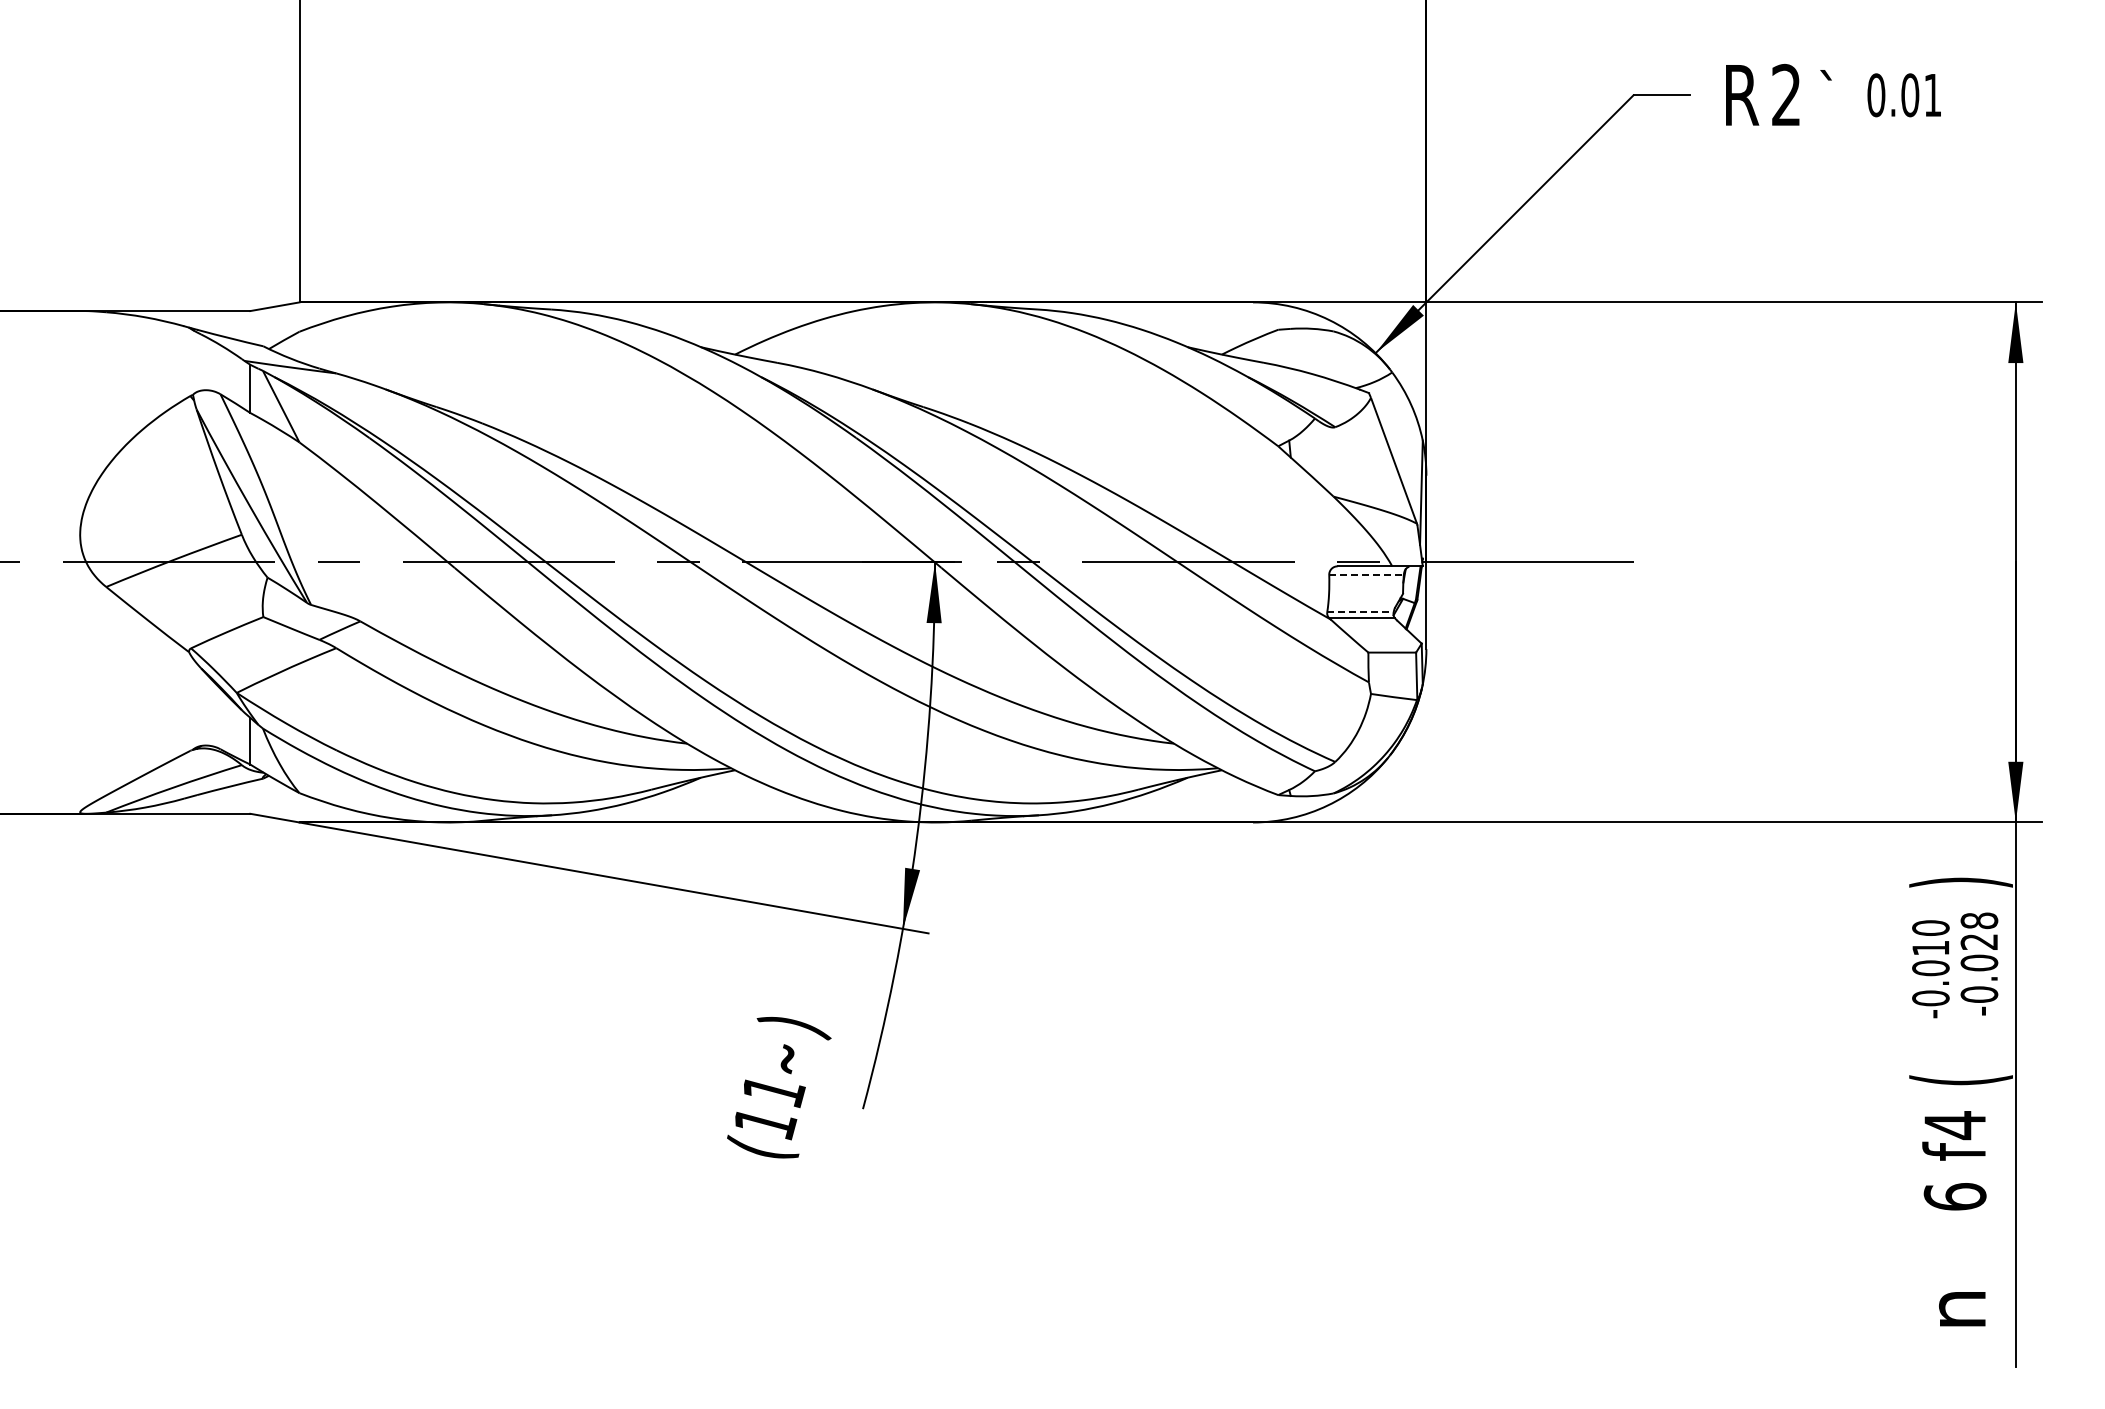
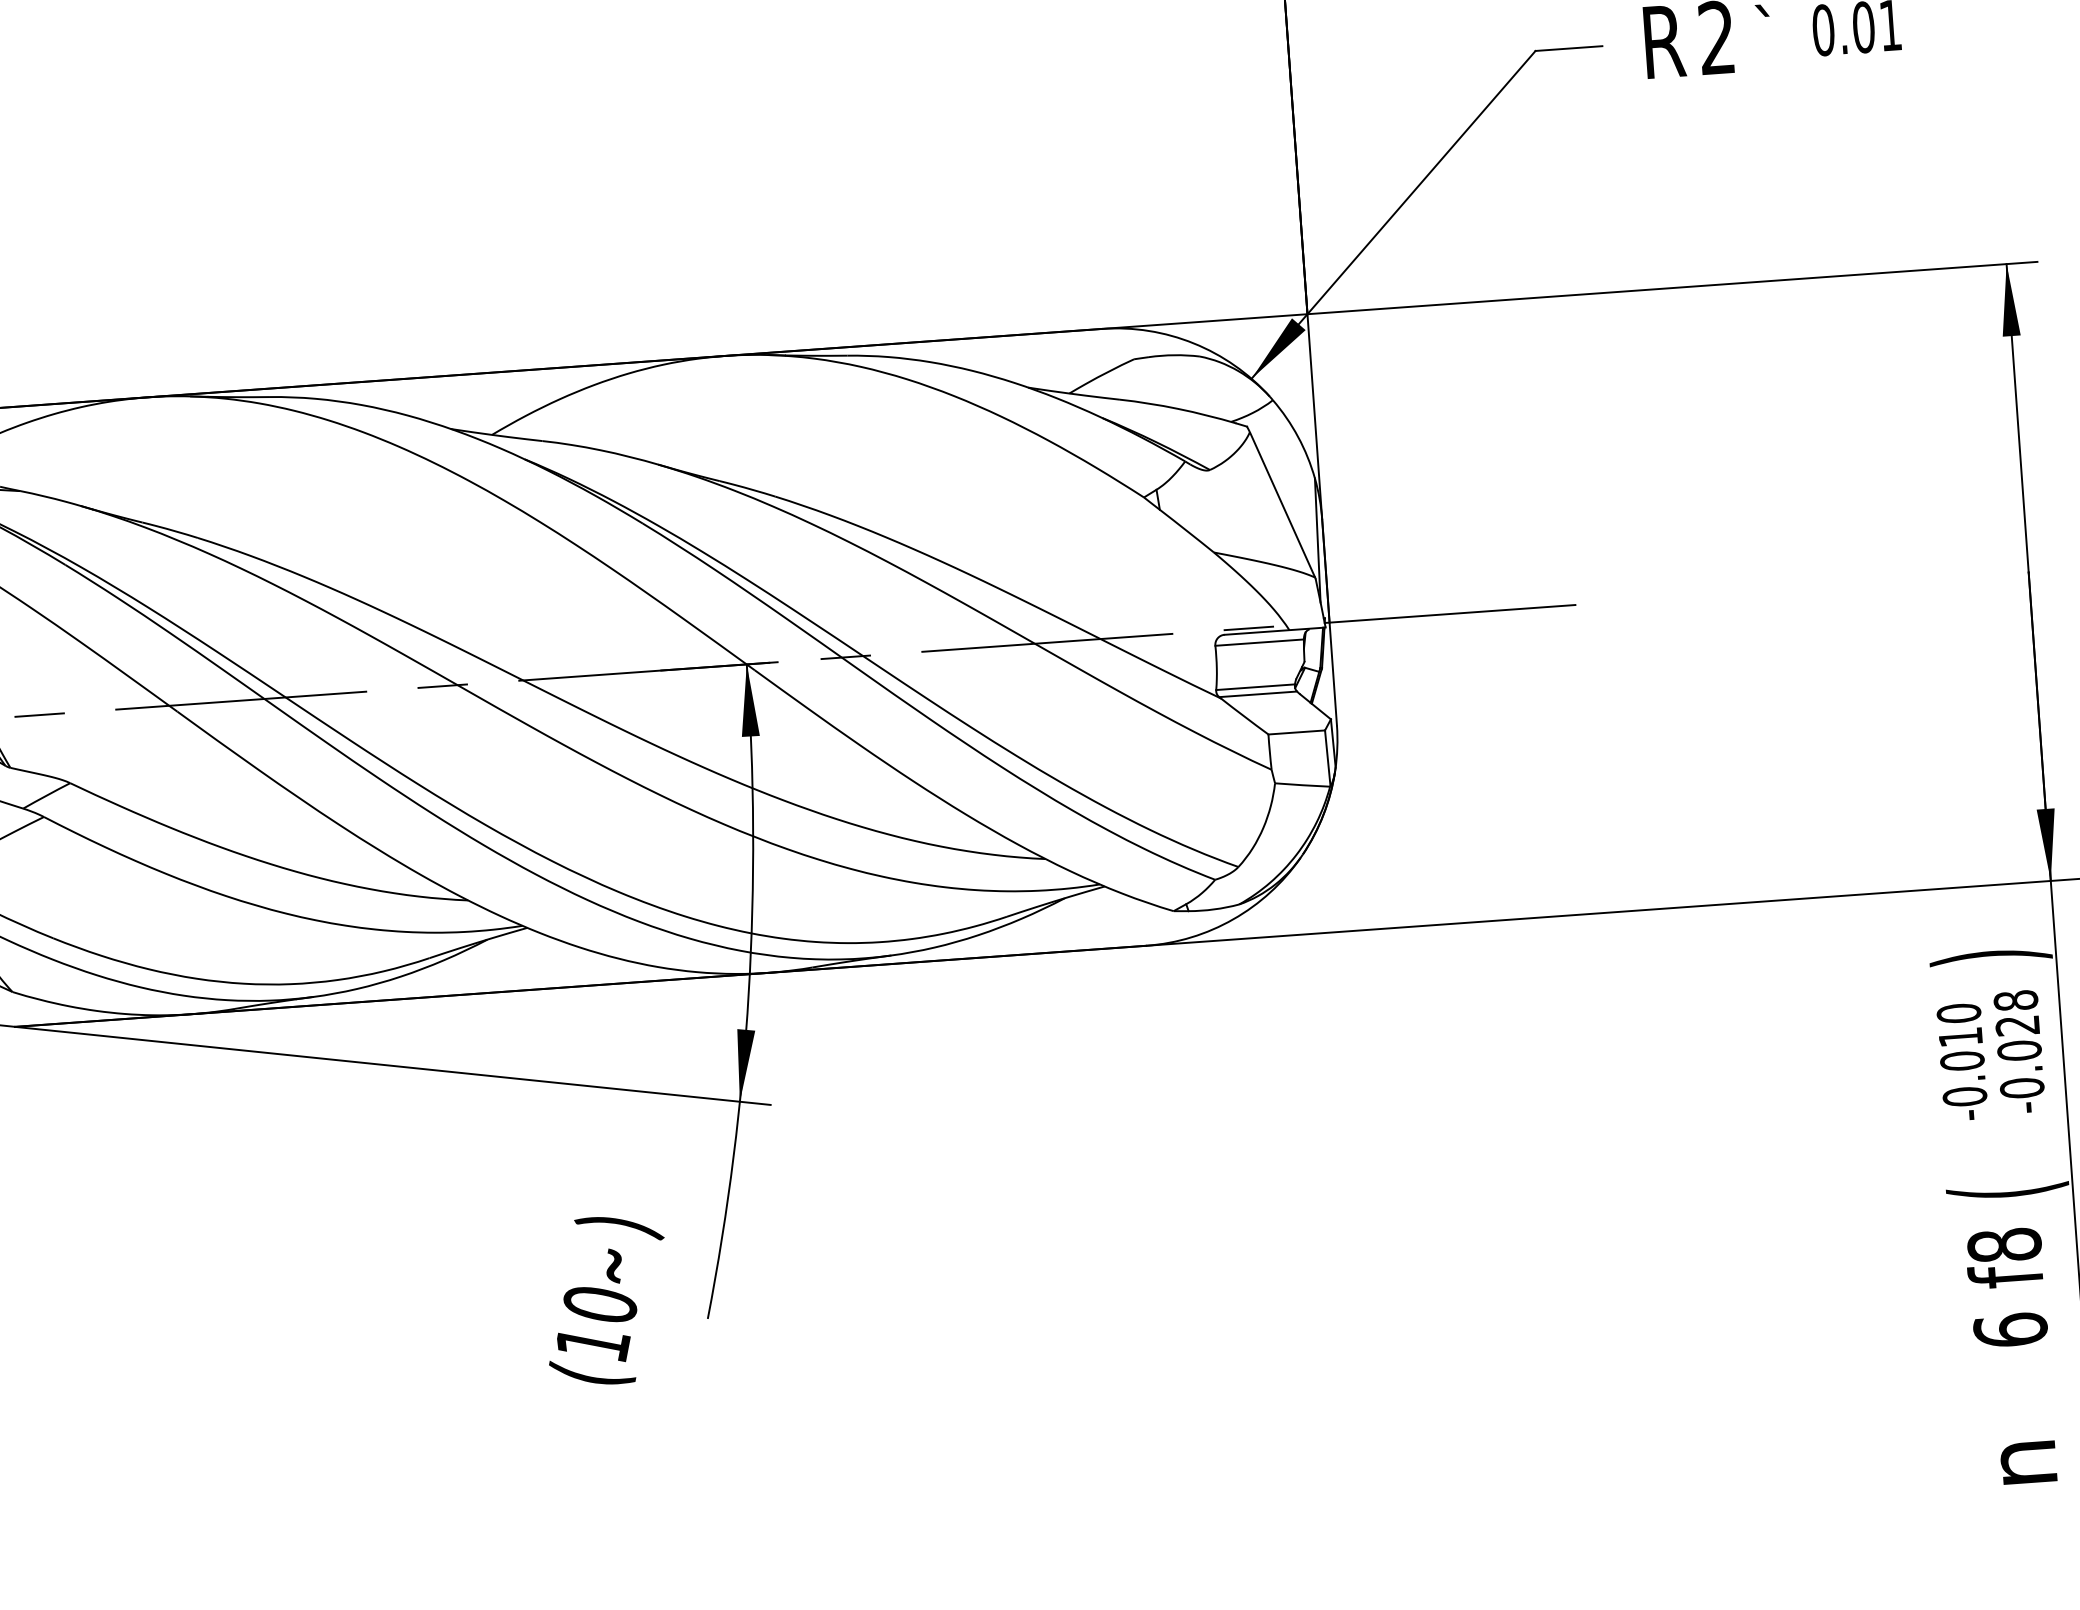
line: (1367, 575) -> (1260, 643), dashed -> solid
line: (1360, 612) -> (1255, 687), dashed -> solid
text: (774, 1091) -> (601, 1305), (11 -> (10
text: (1954, 1125) -> (2003, 1245), f4 -> f8

